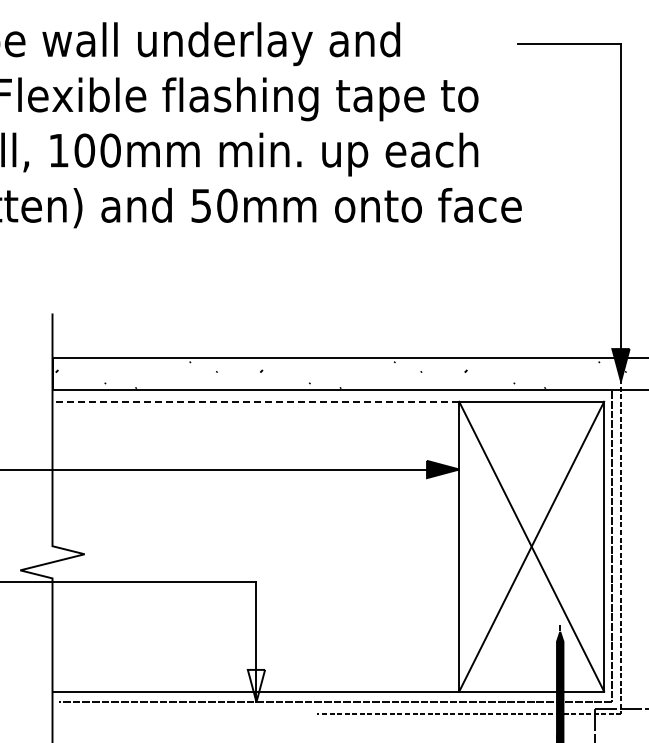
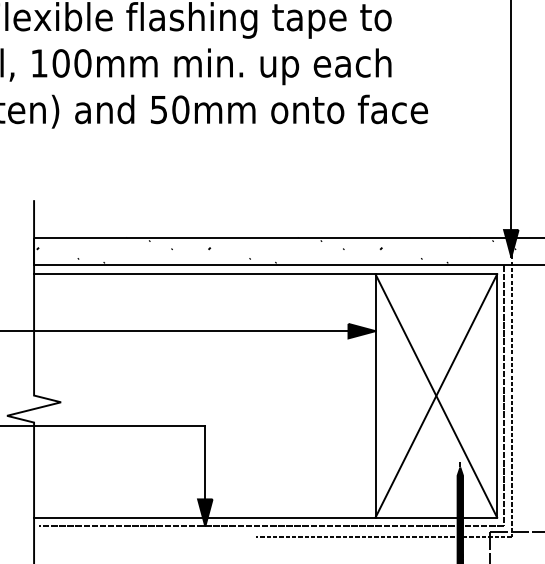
line: (255, 401) -> (204, 274), dashed -> solid
fill: (256, 685) -> (205, 512), added

